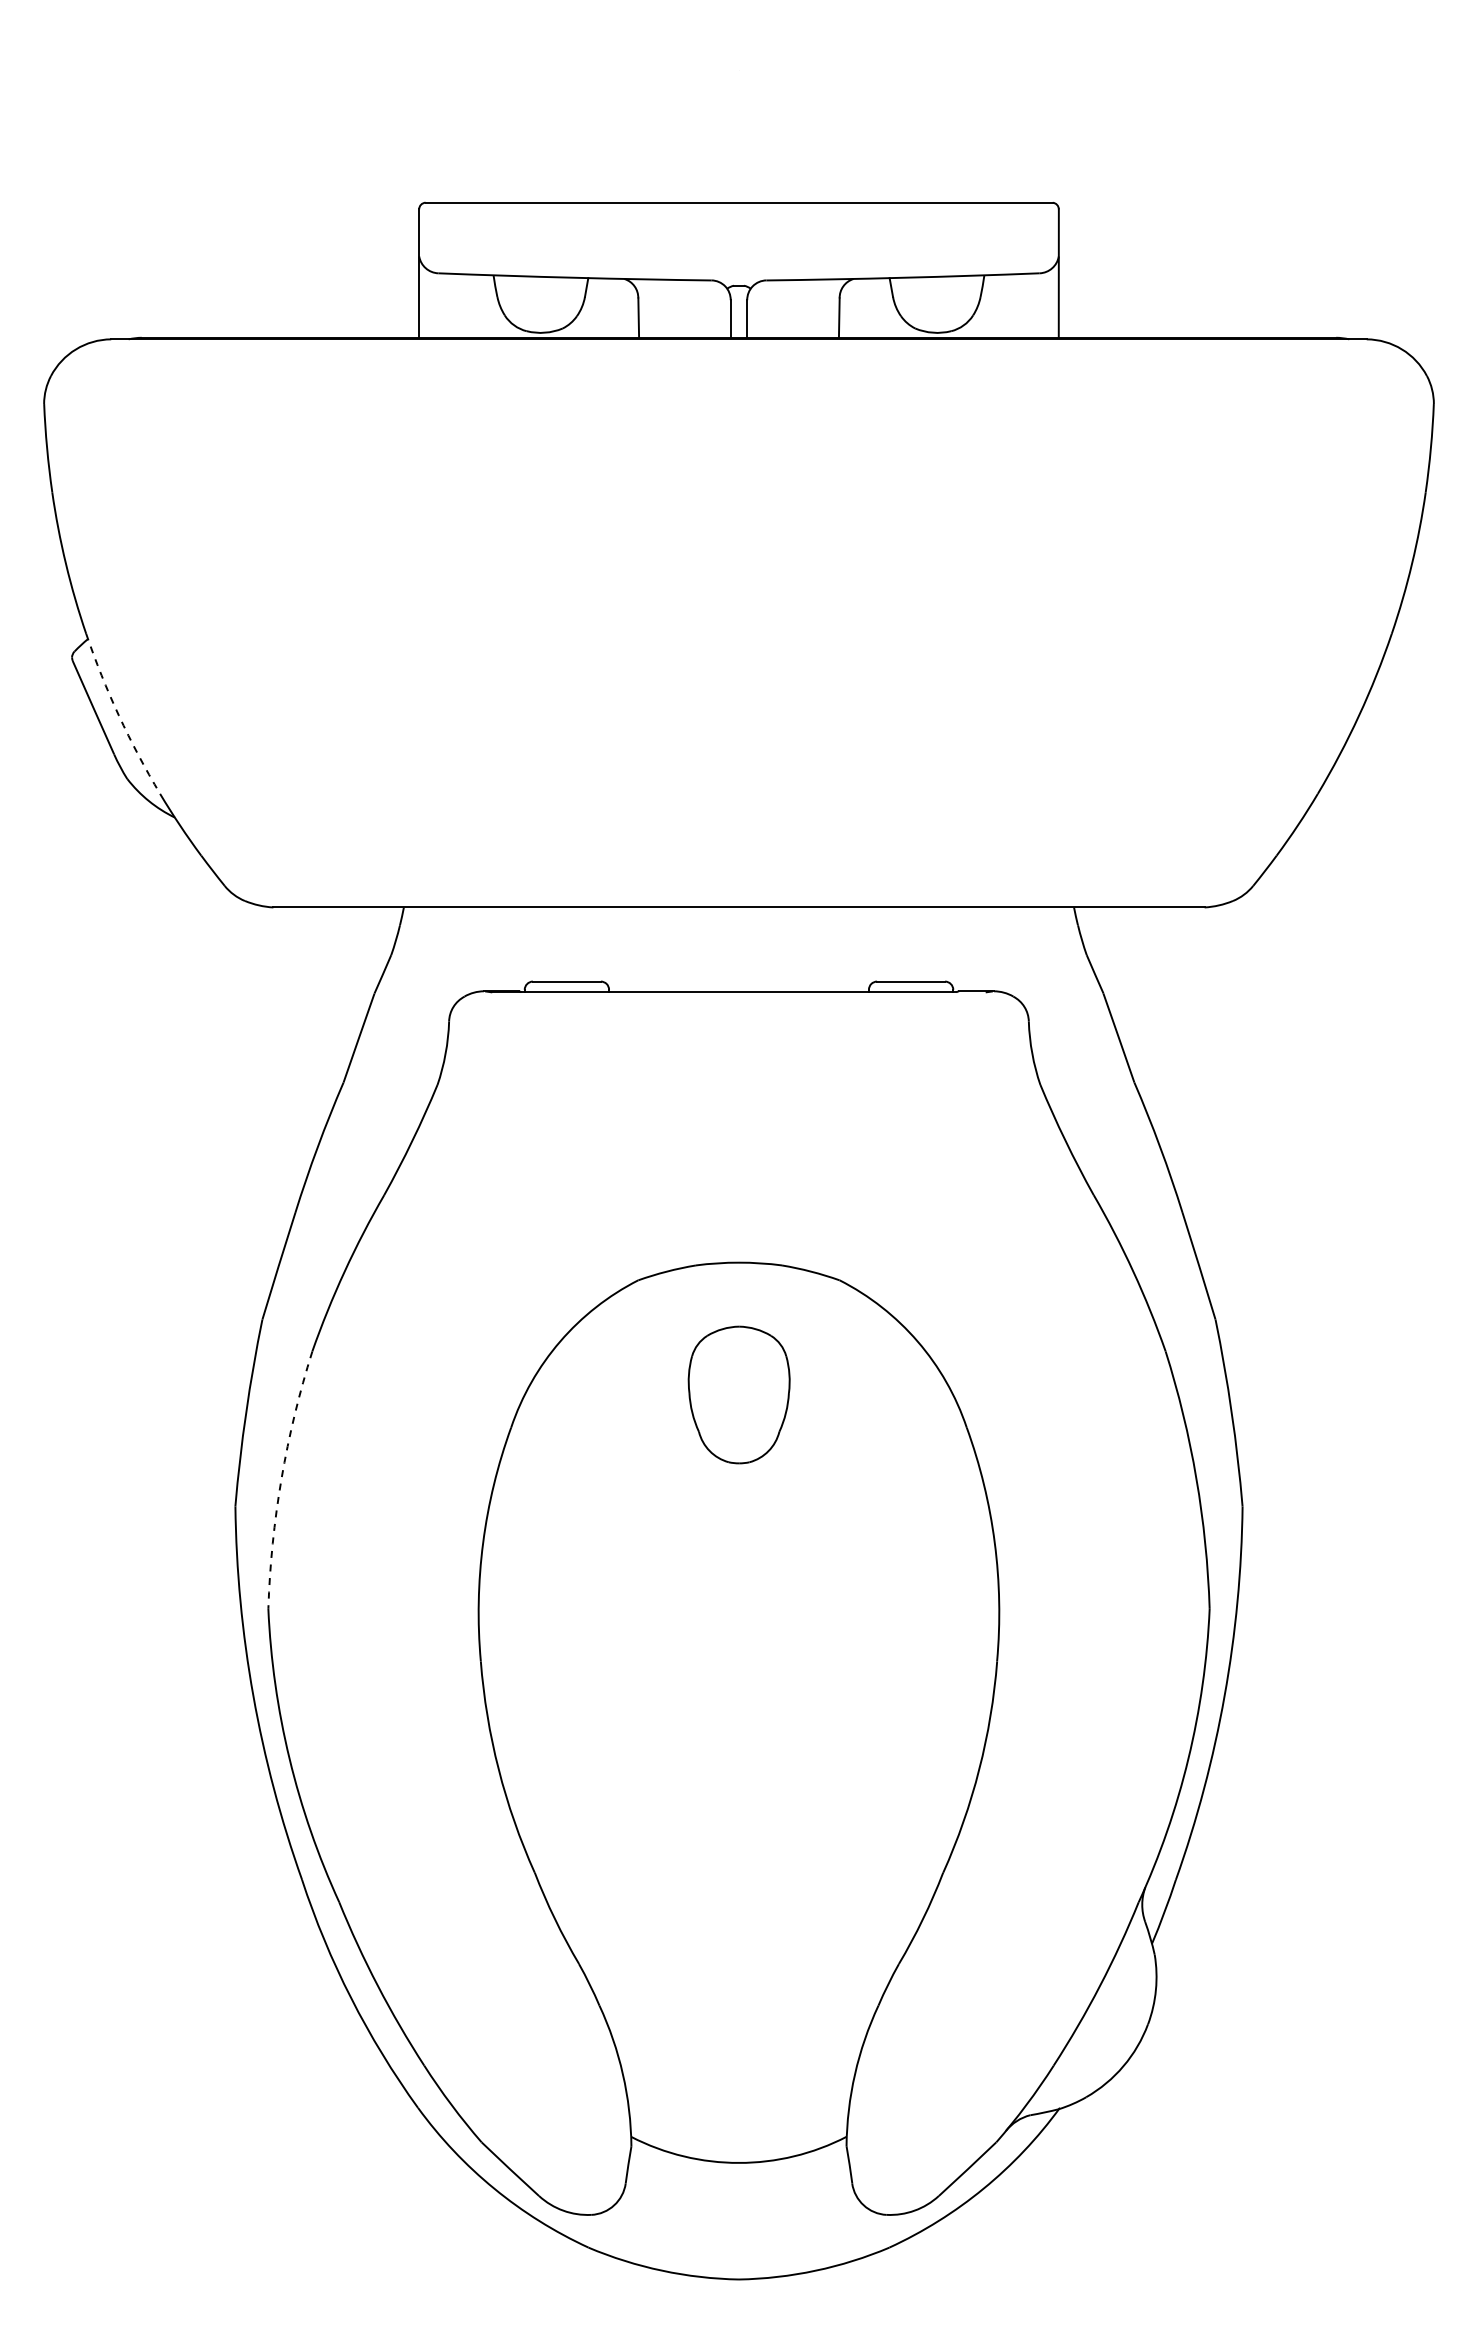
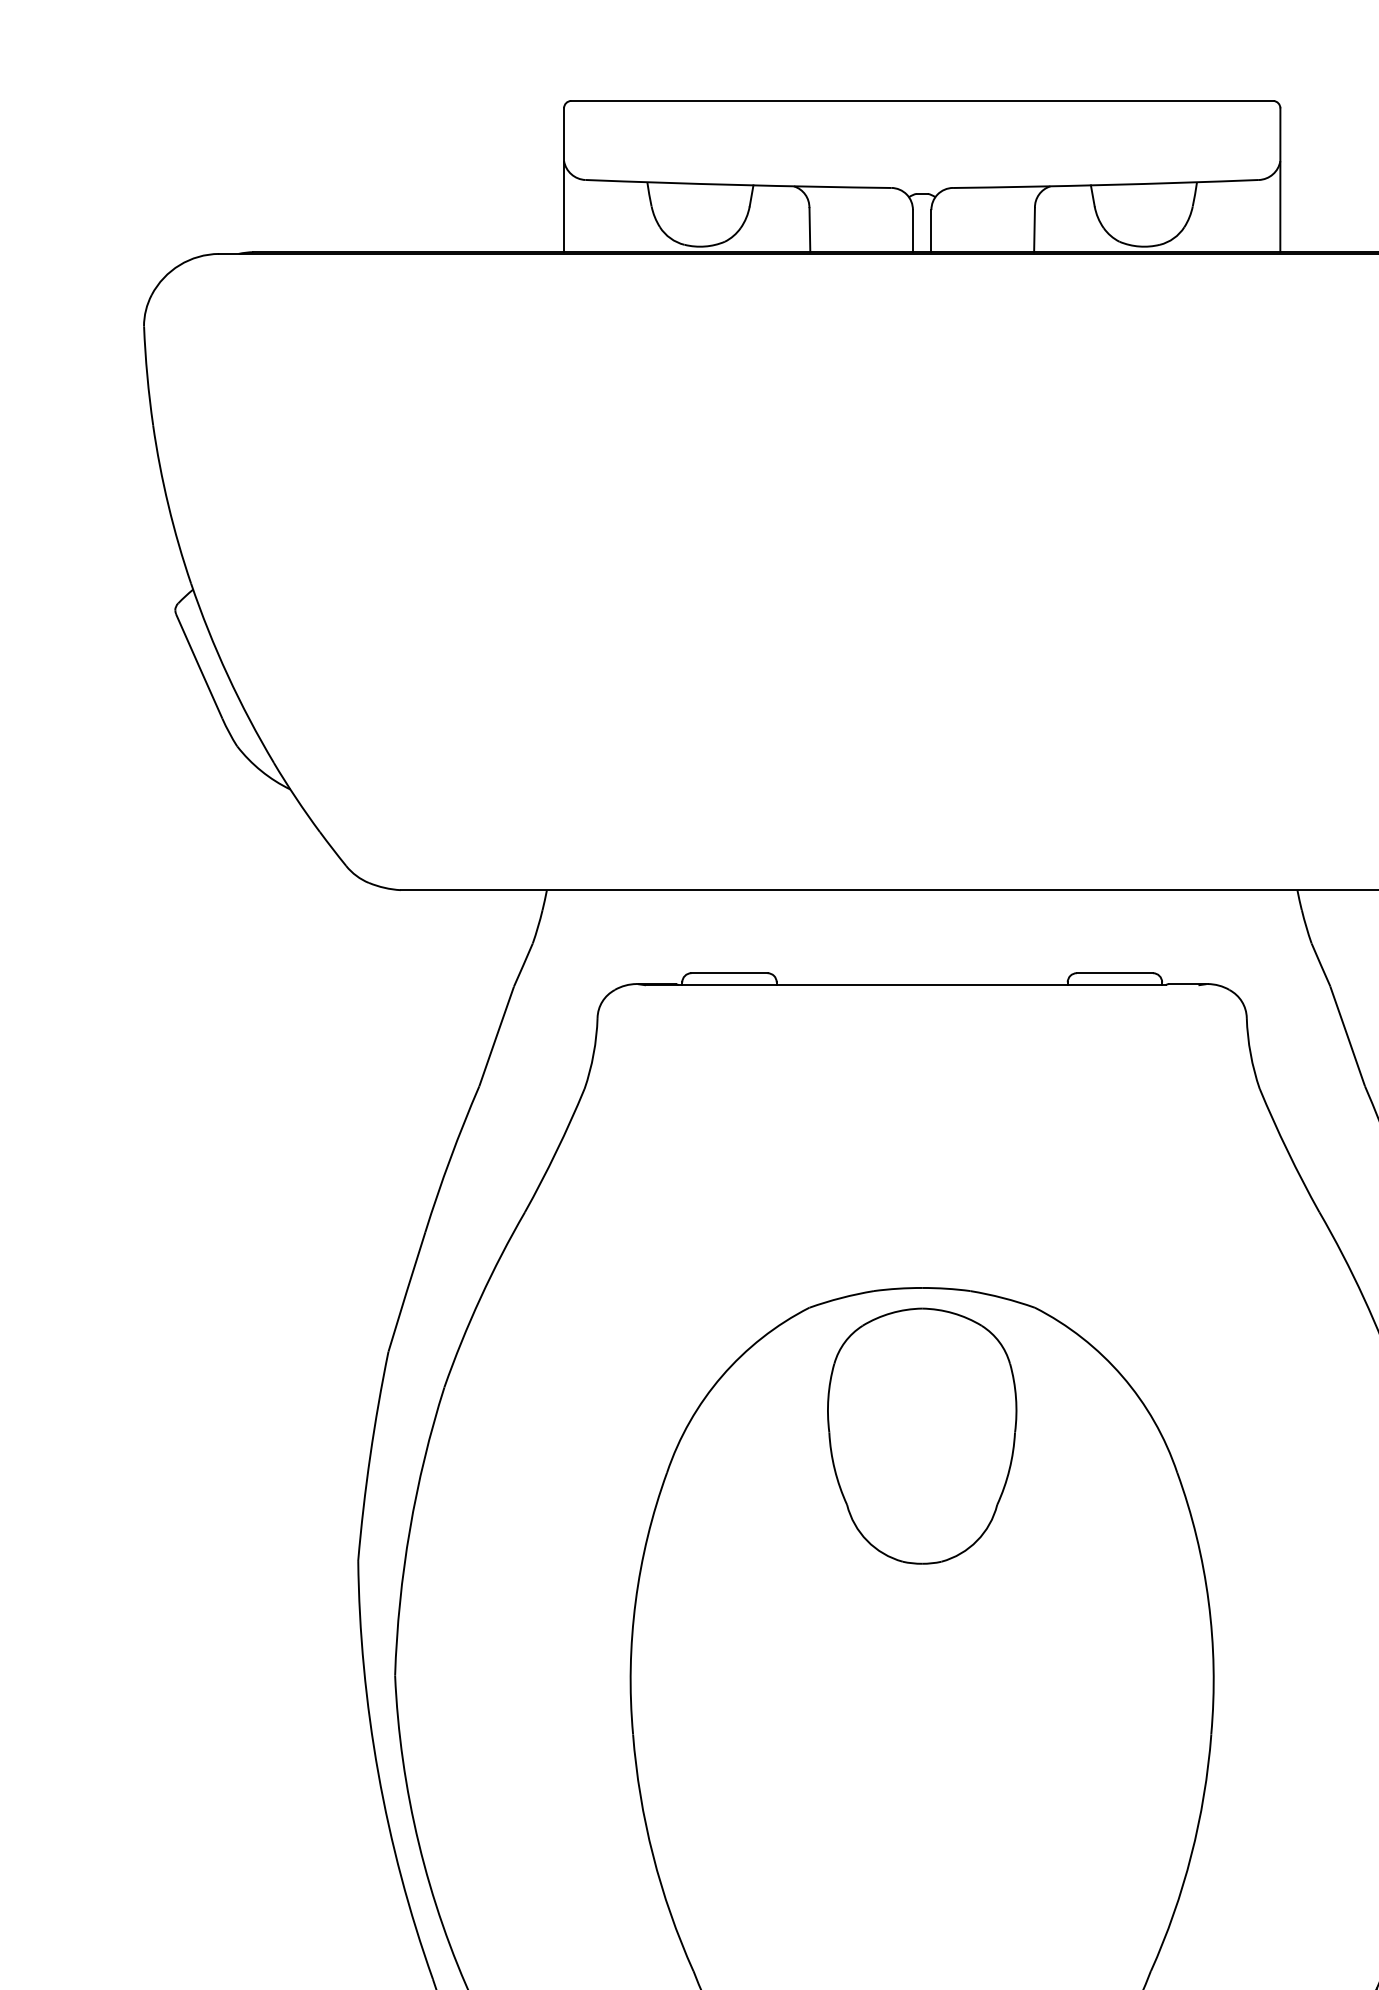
arc: (118, 715) -> (227, 675), dashed -> solid
part: (739, 1394) -> (922, 1435), size x1.67
arc: (281, 1478) -> (409, 1529), dashed -> solid

